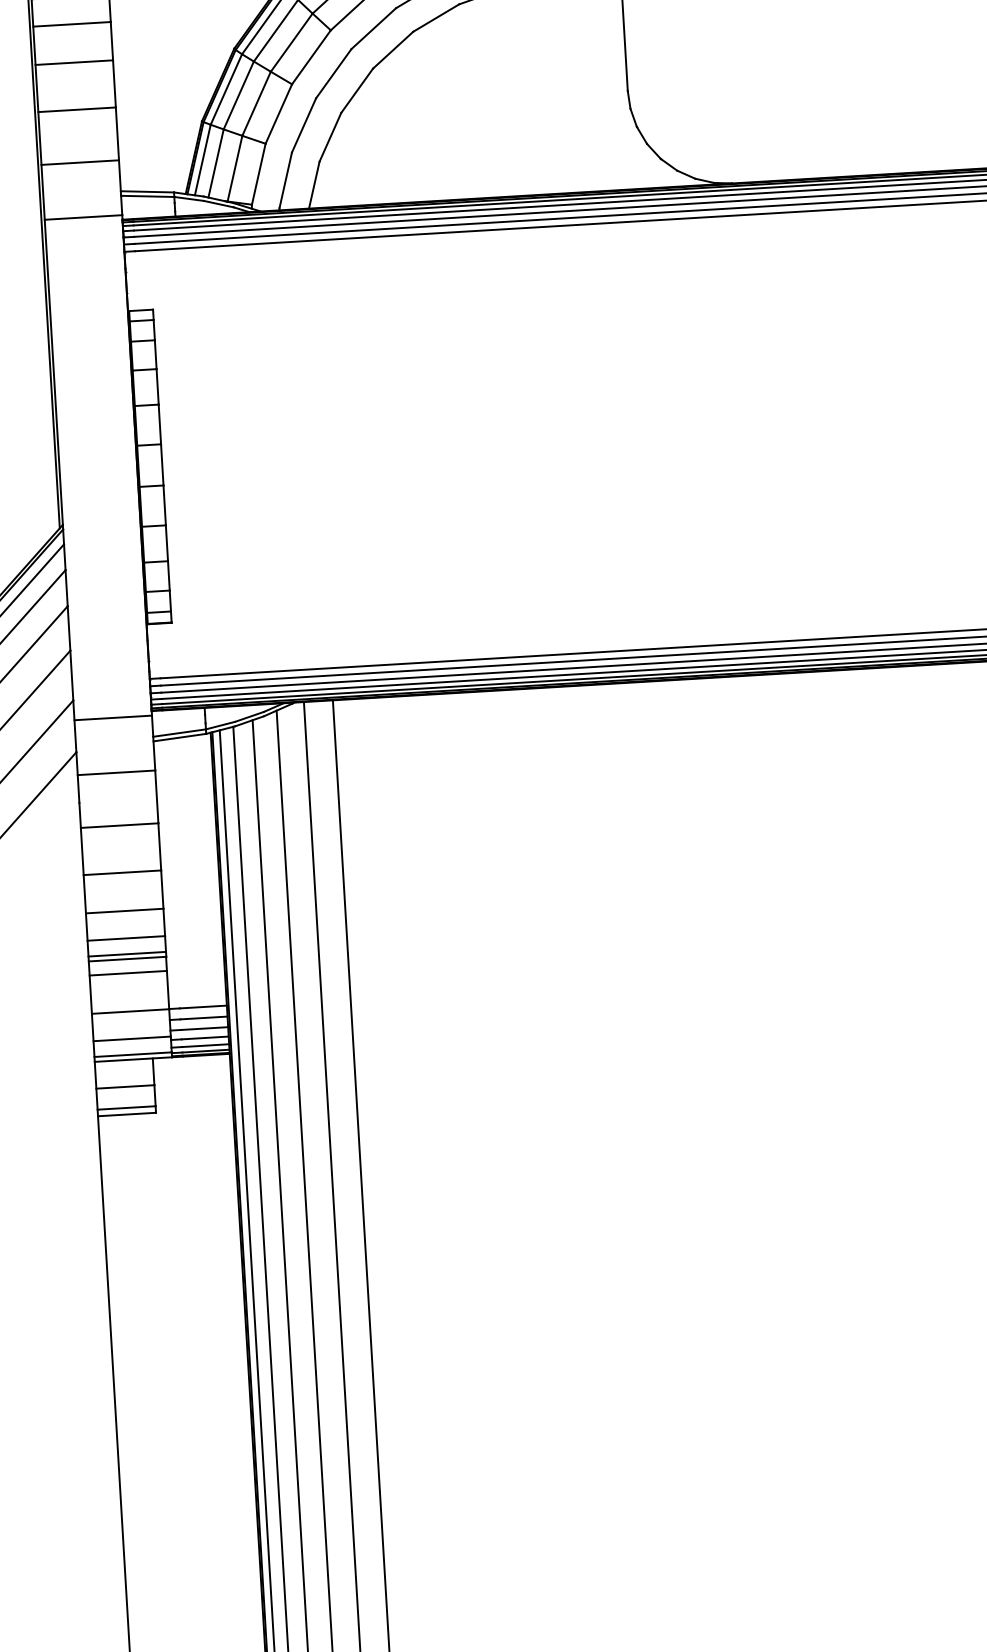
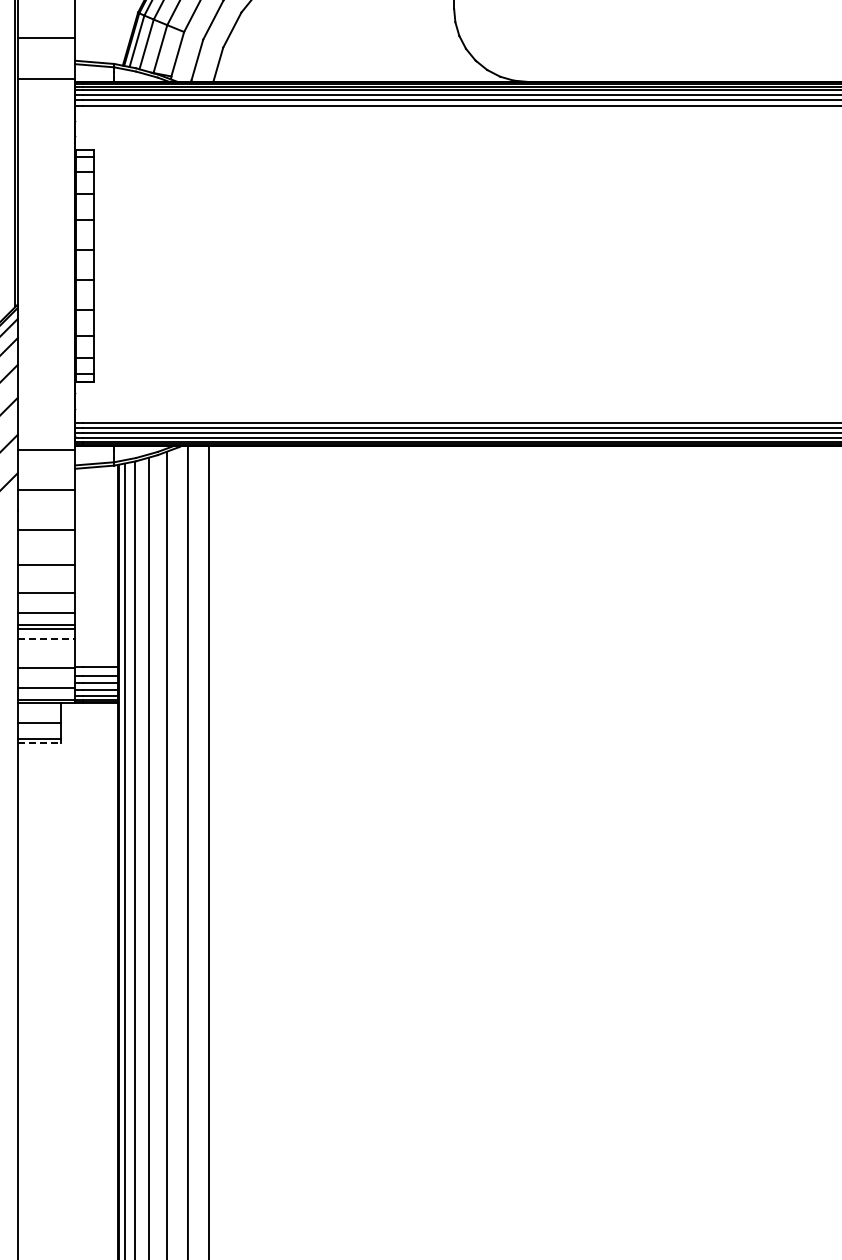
line: (128, 973) -> (46, 639), solid -> dashed
line: (127, 1114) -> (39, 743), solid -> dashed

